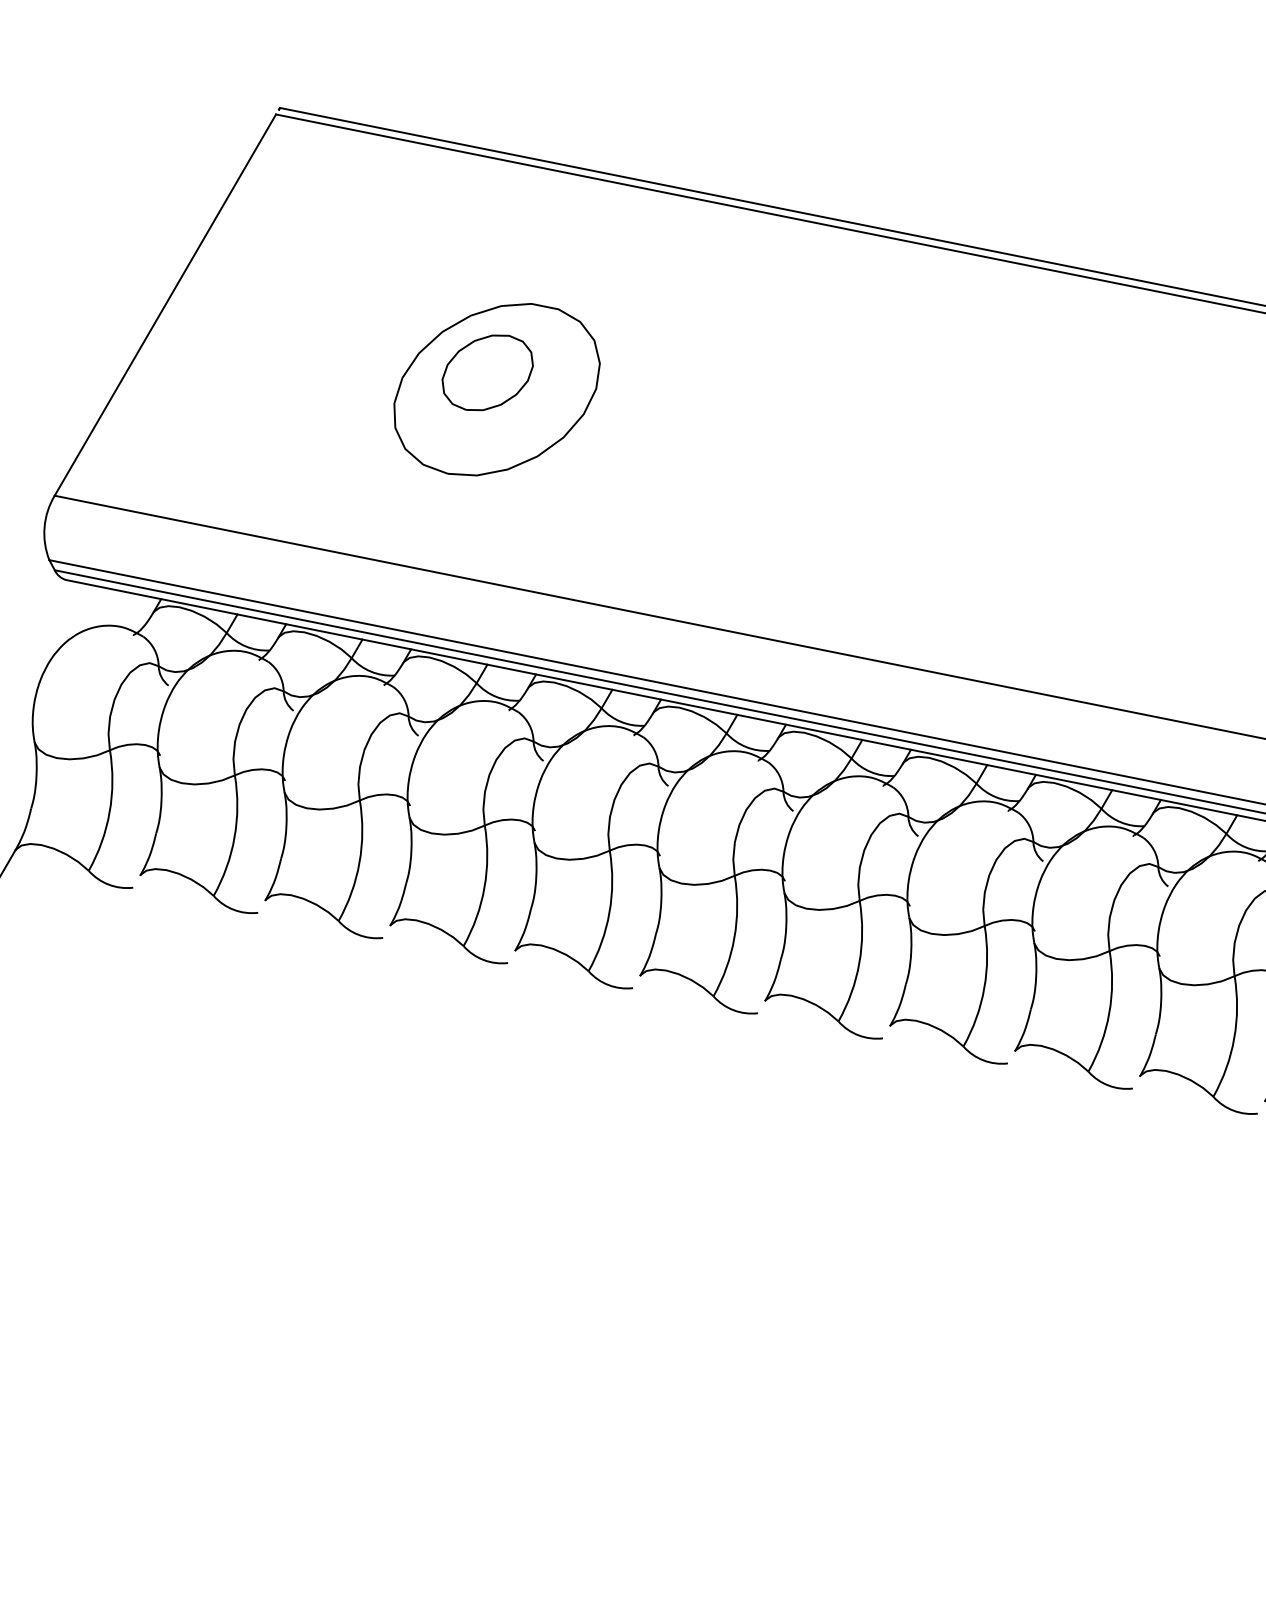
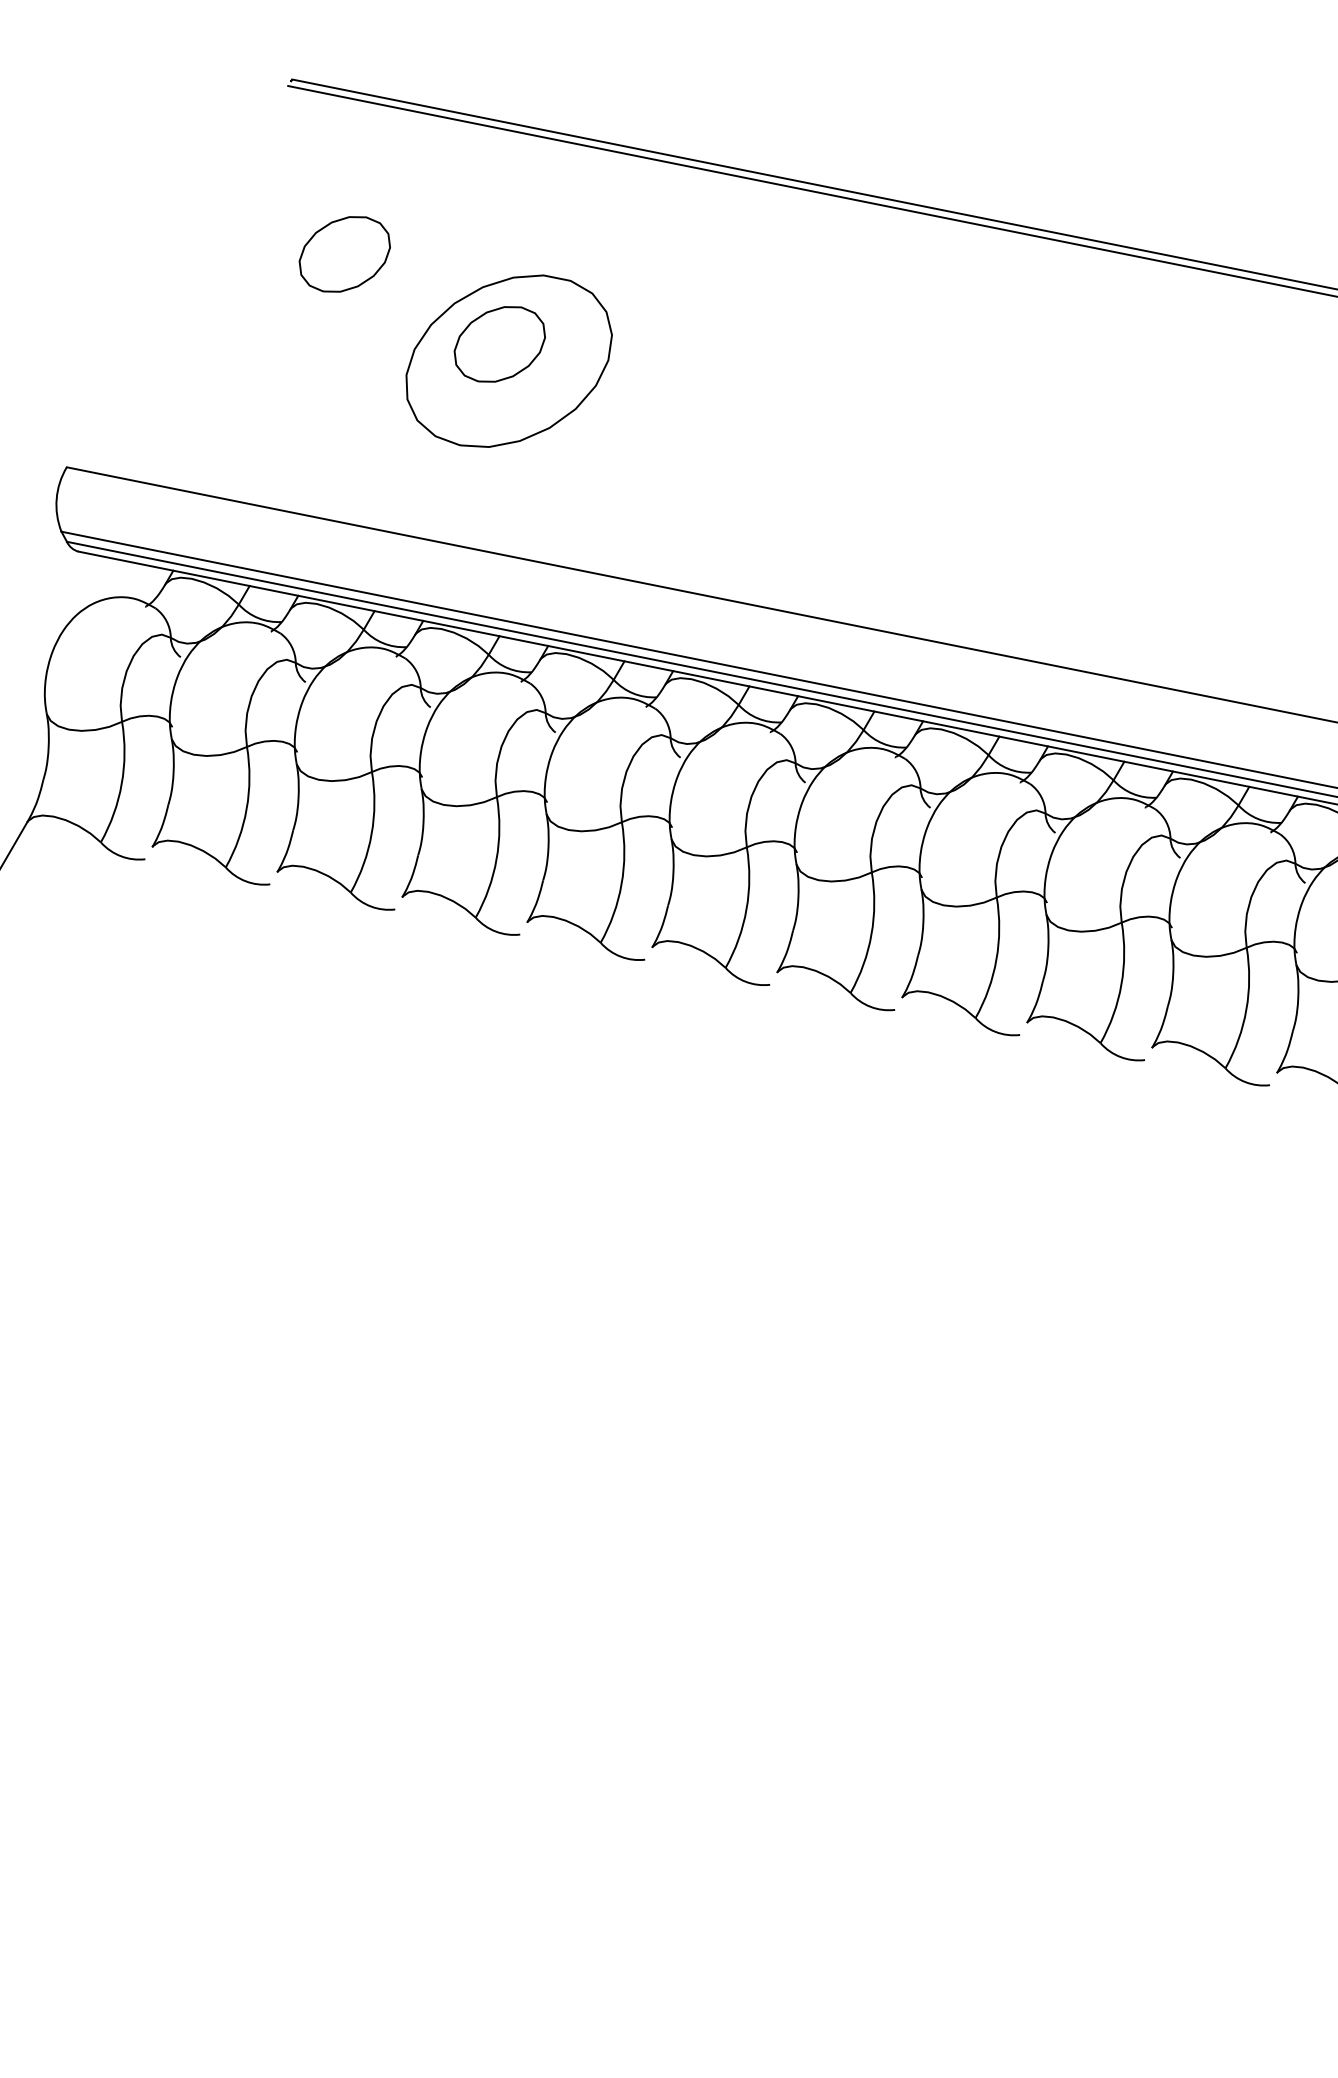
part: (332, 282) -> (344, 254), added
line: (165, 304) -> (177, 276), removed

